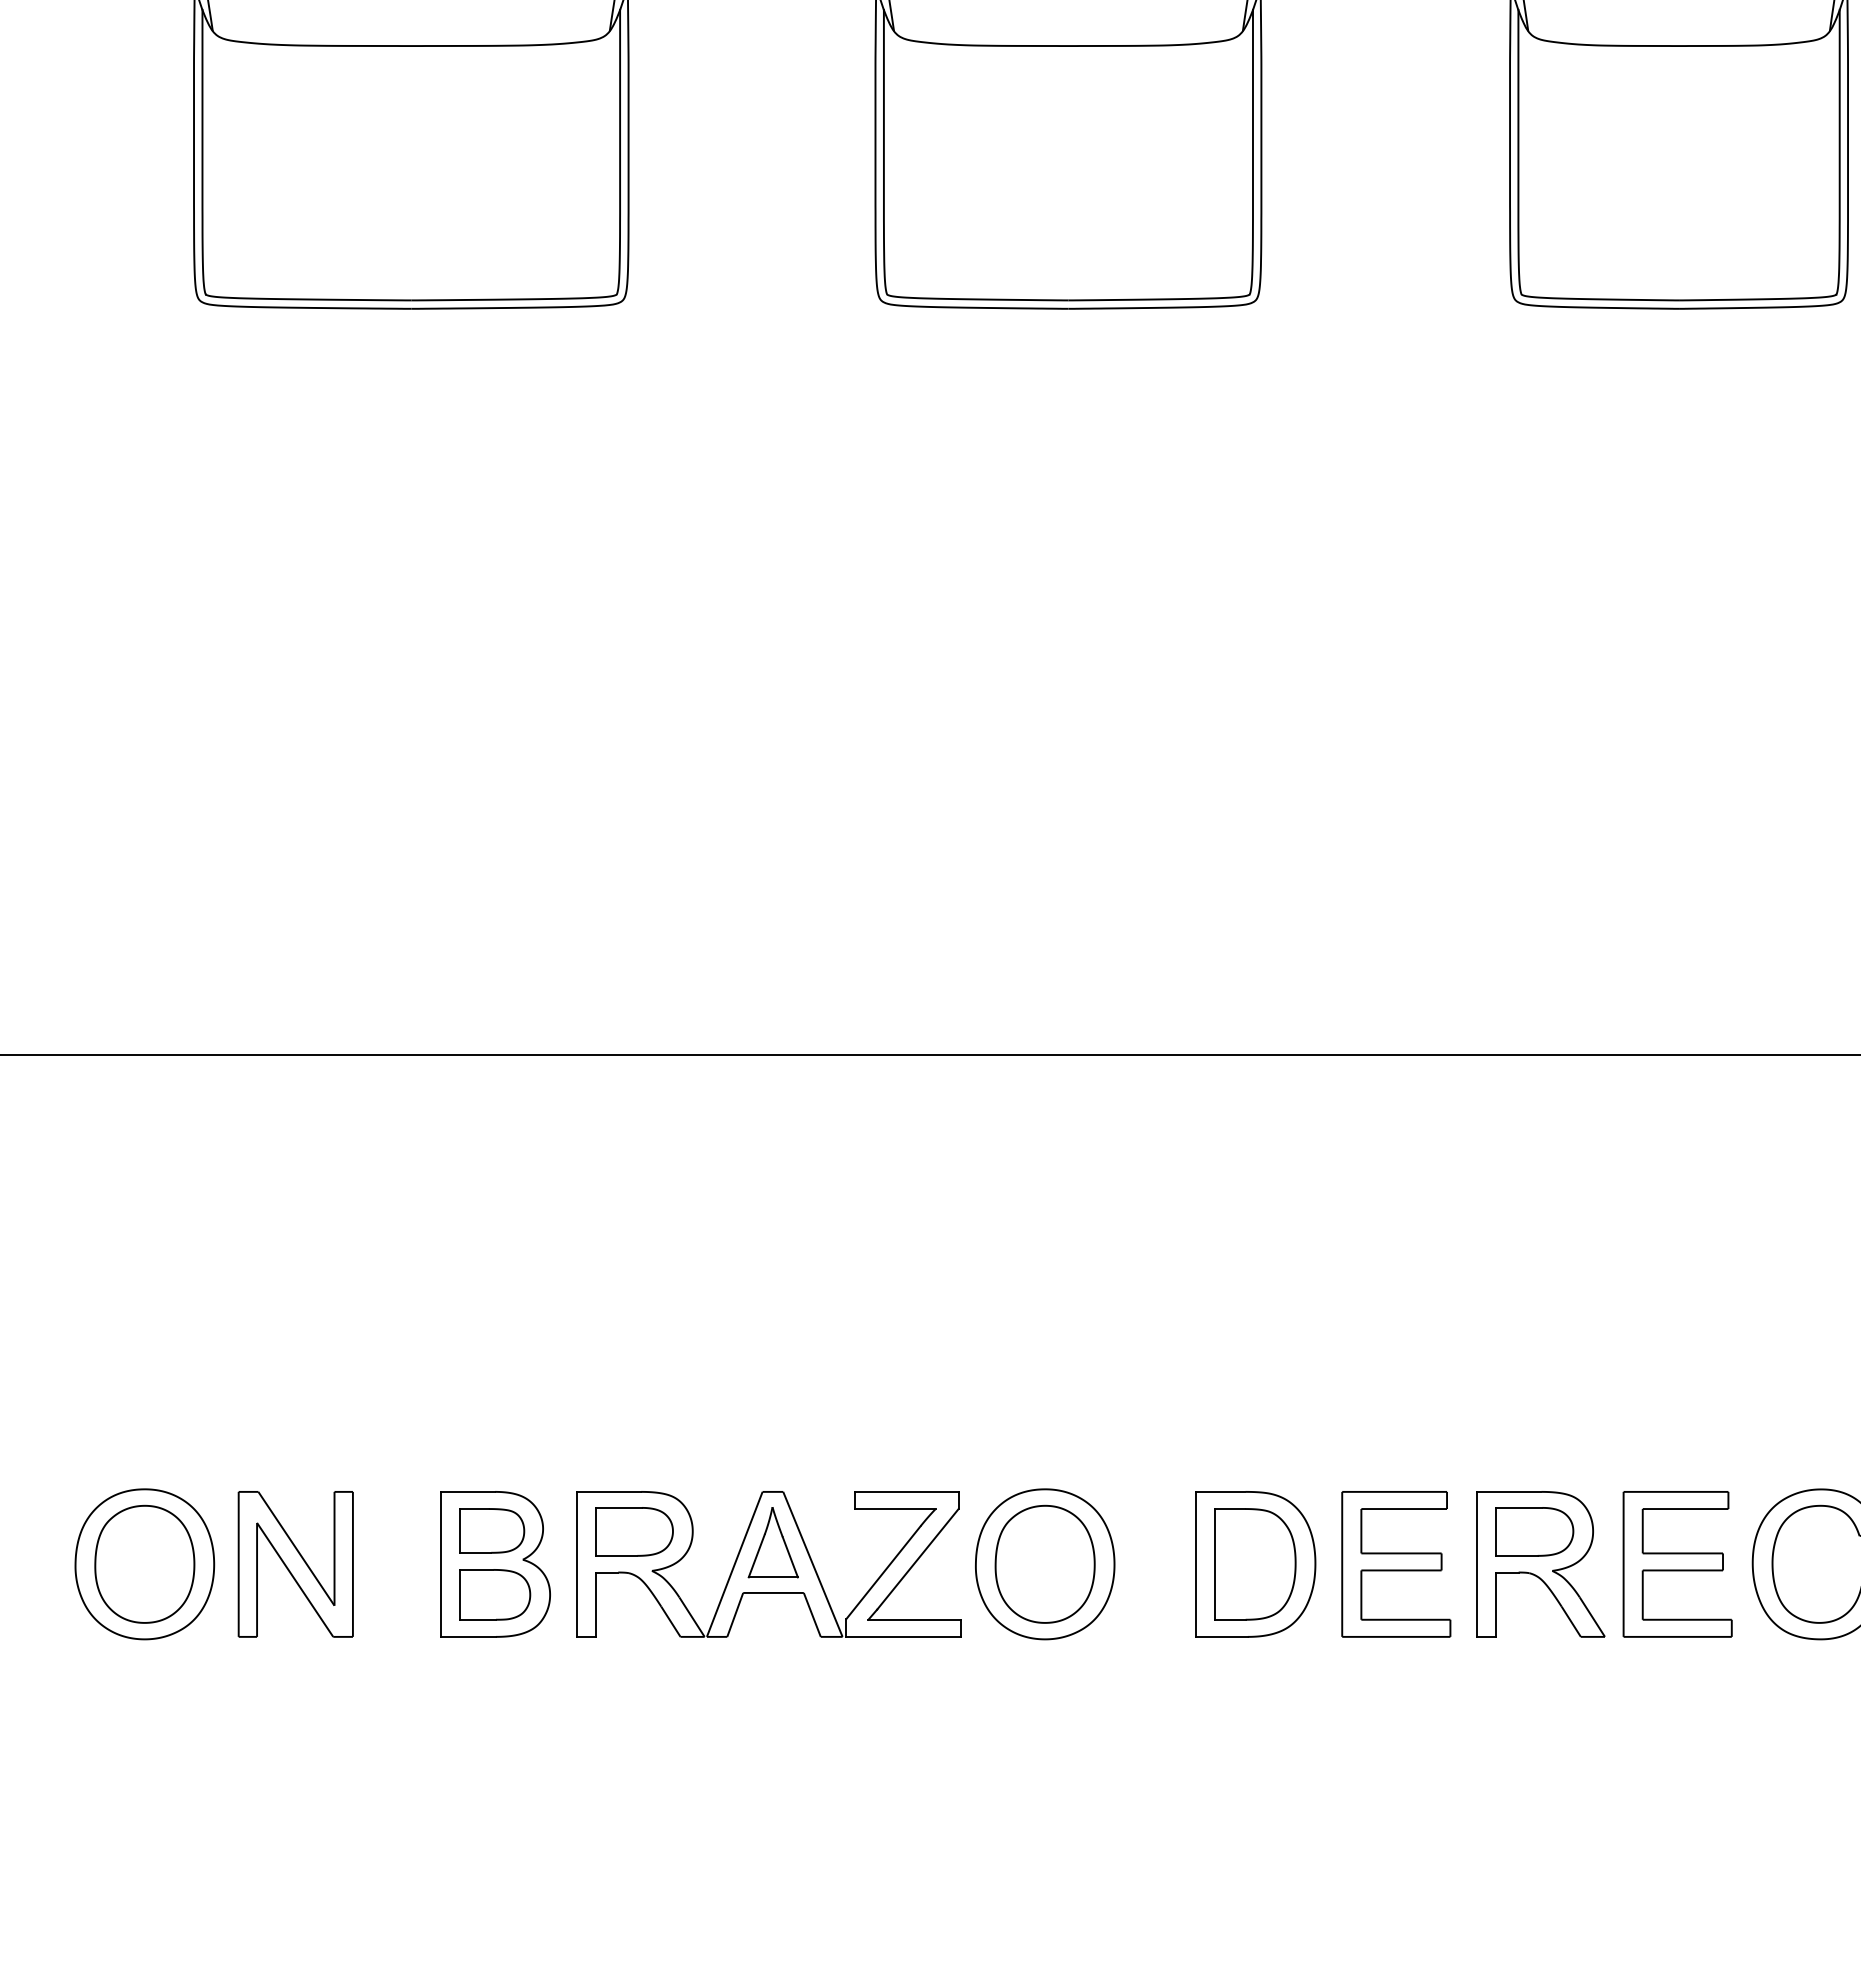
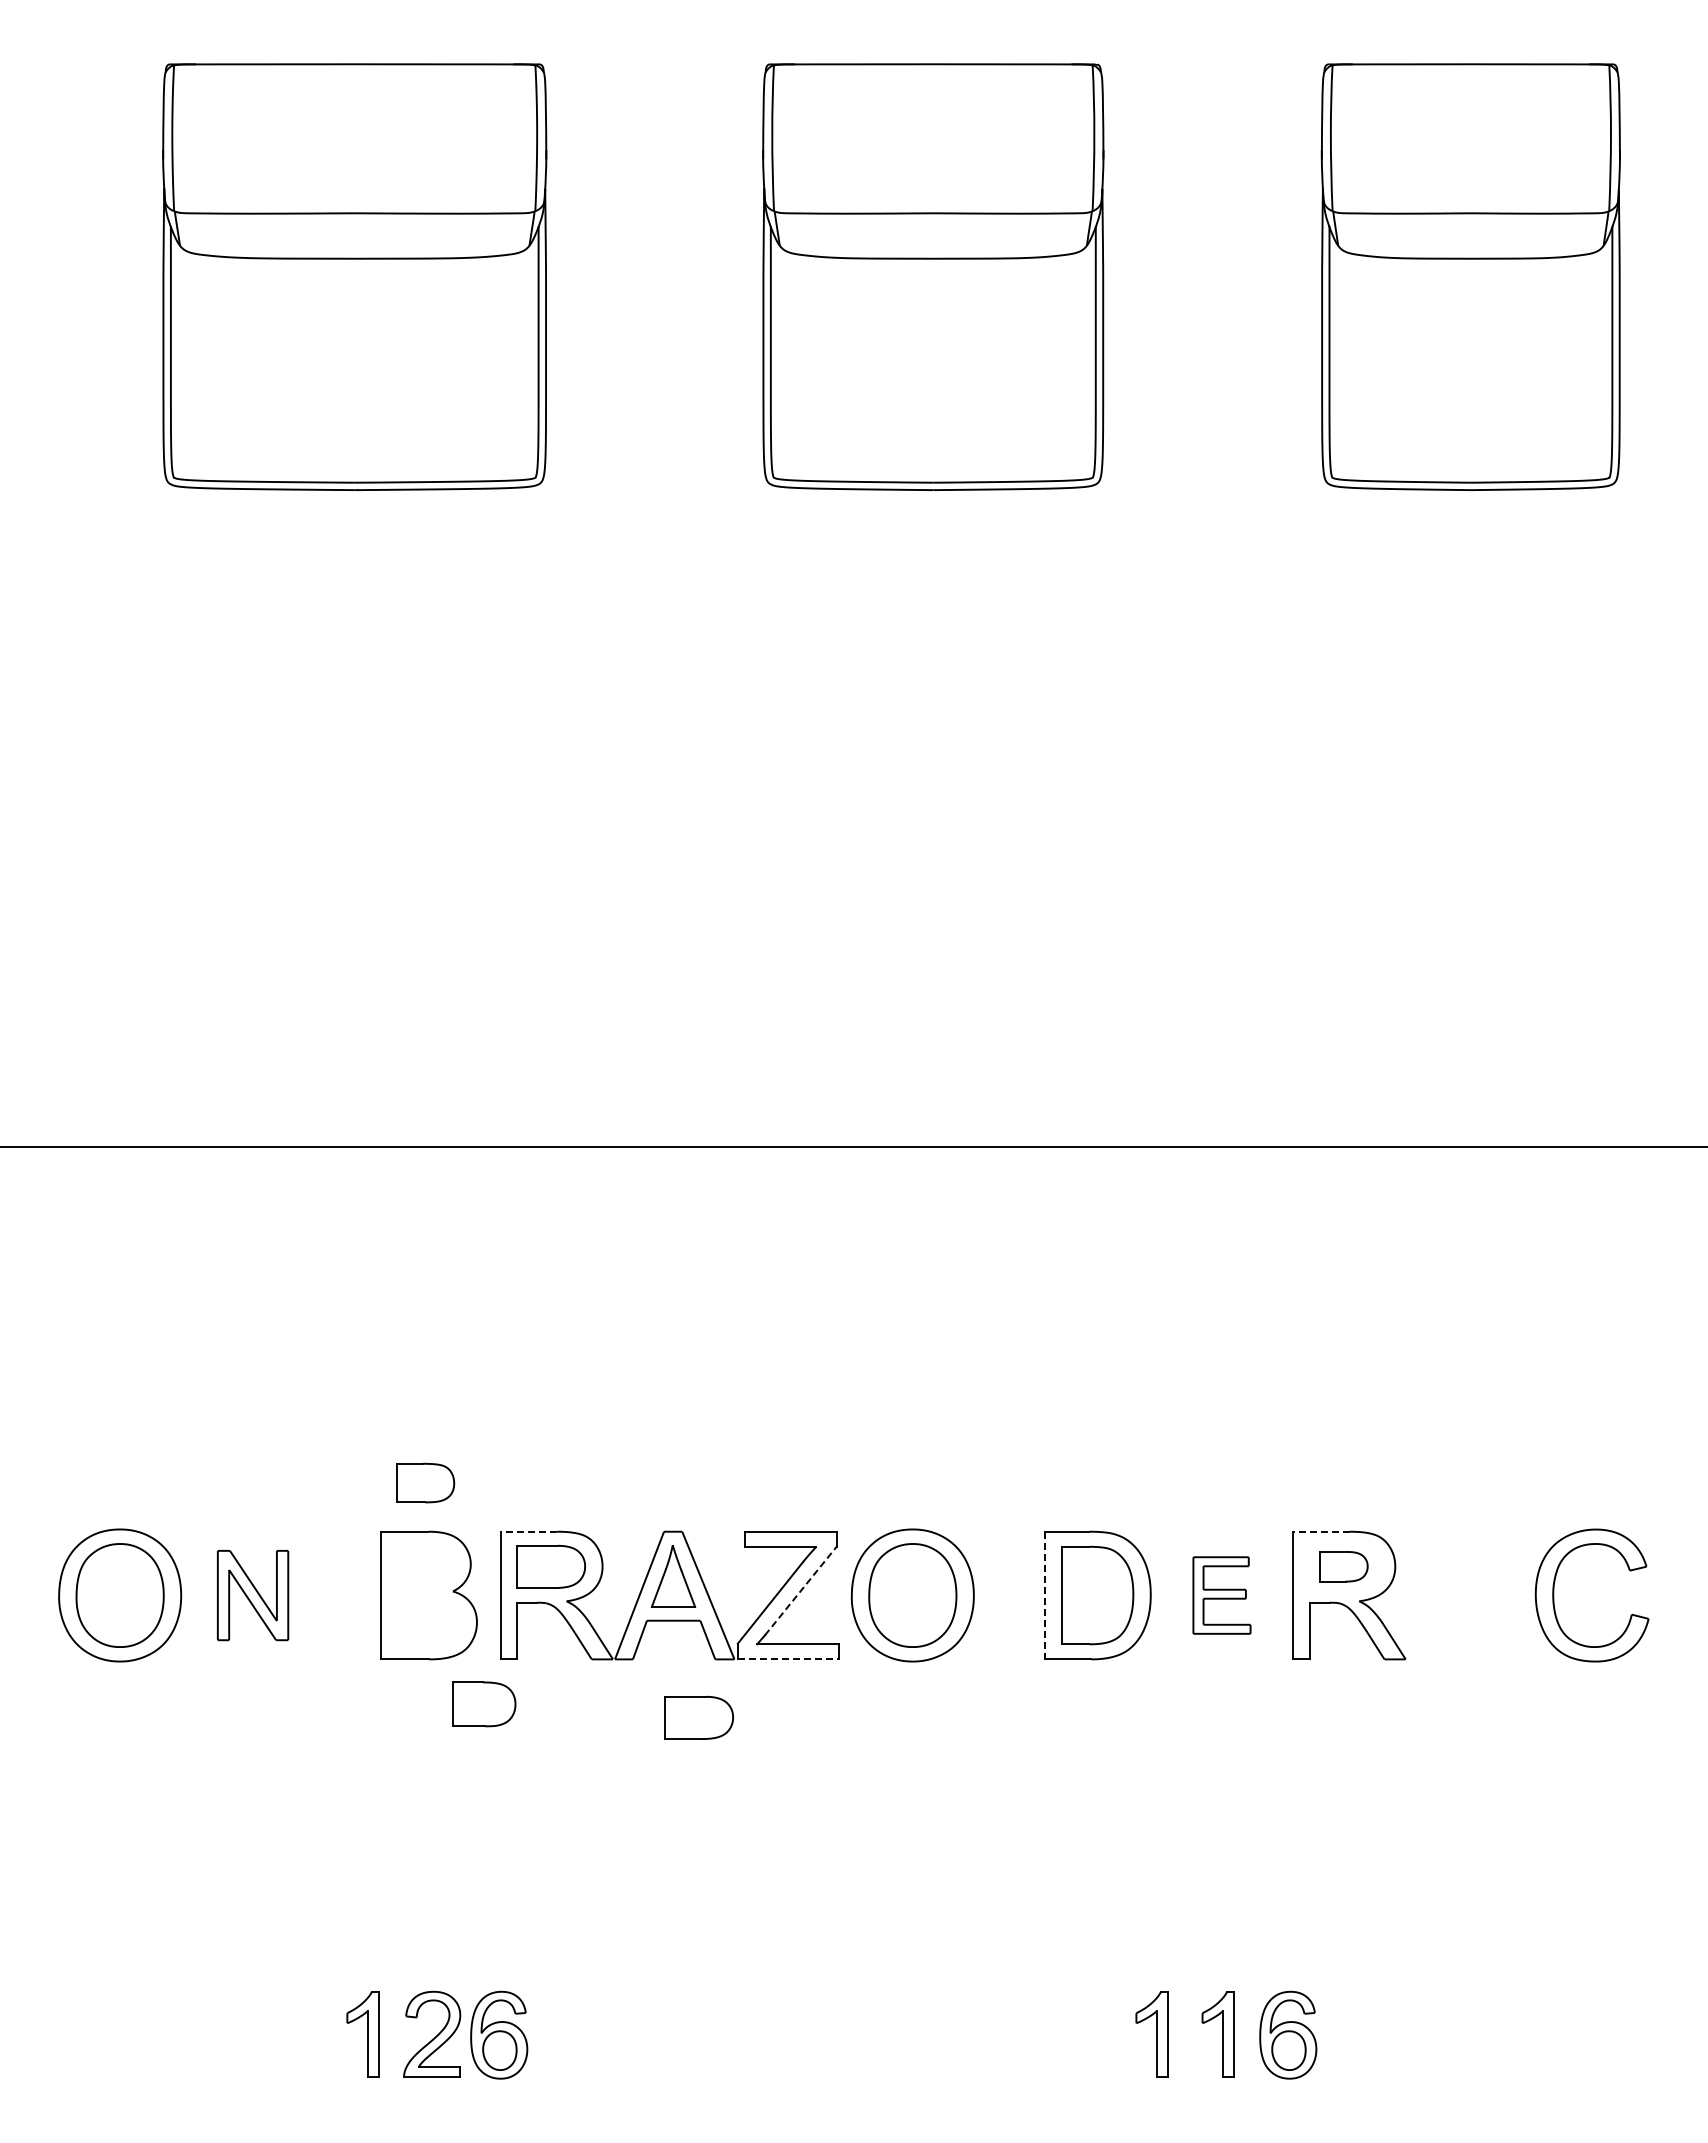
line: (608, 1491) -> (528, 1531), solid -> dashed
line: (1509, 1491) -> (1321, 1531), solid -> dashed
part: (491, 1530) -> (425, 1482), moved
part: (1534, 1531) -> (1343, 1566), size x0.7
line: (917, 1559) -> (800, 1591), solid -> dashed
part: (295, 1564) -> (252, 1595), size x0.7
line: (1195, 1564) -> (1045, 1595), solid -> dashed
part: (1395, 1564) -> (1221, 1595), size x0.6
part: (1677, 1564) -> (1469, 1595), removed
part: (495, 1594) -> (484, 1704), moved
line: (903, 1637) -> (788, 1659), solid -> dashed
part: (801, 1702) -> (698, 1717), added

